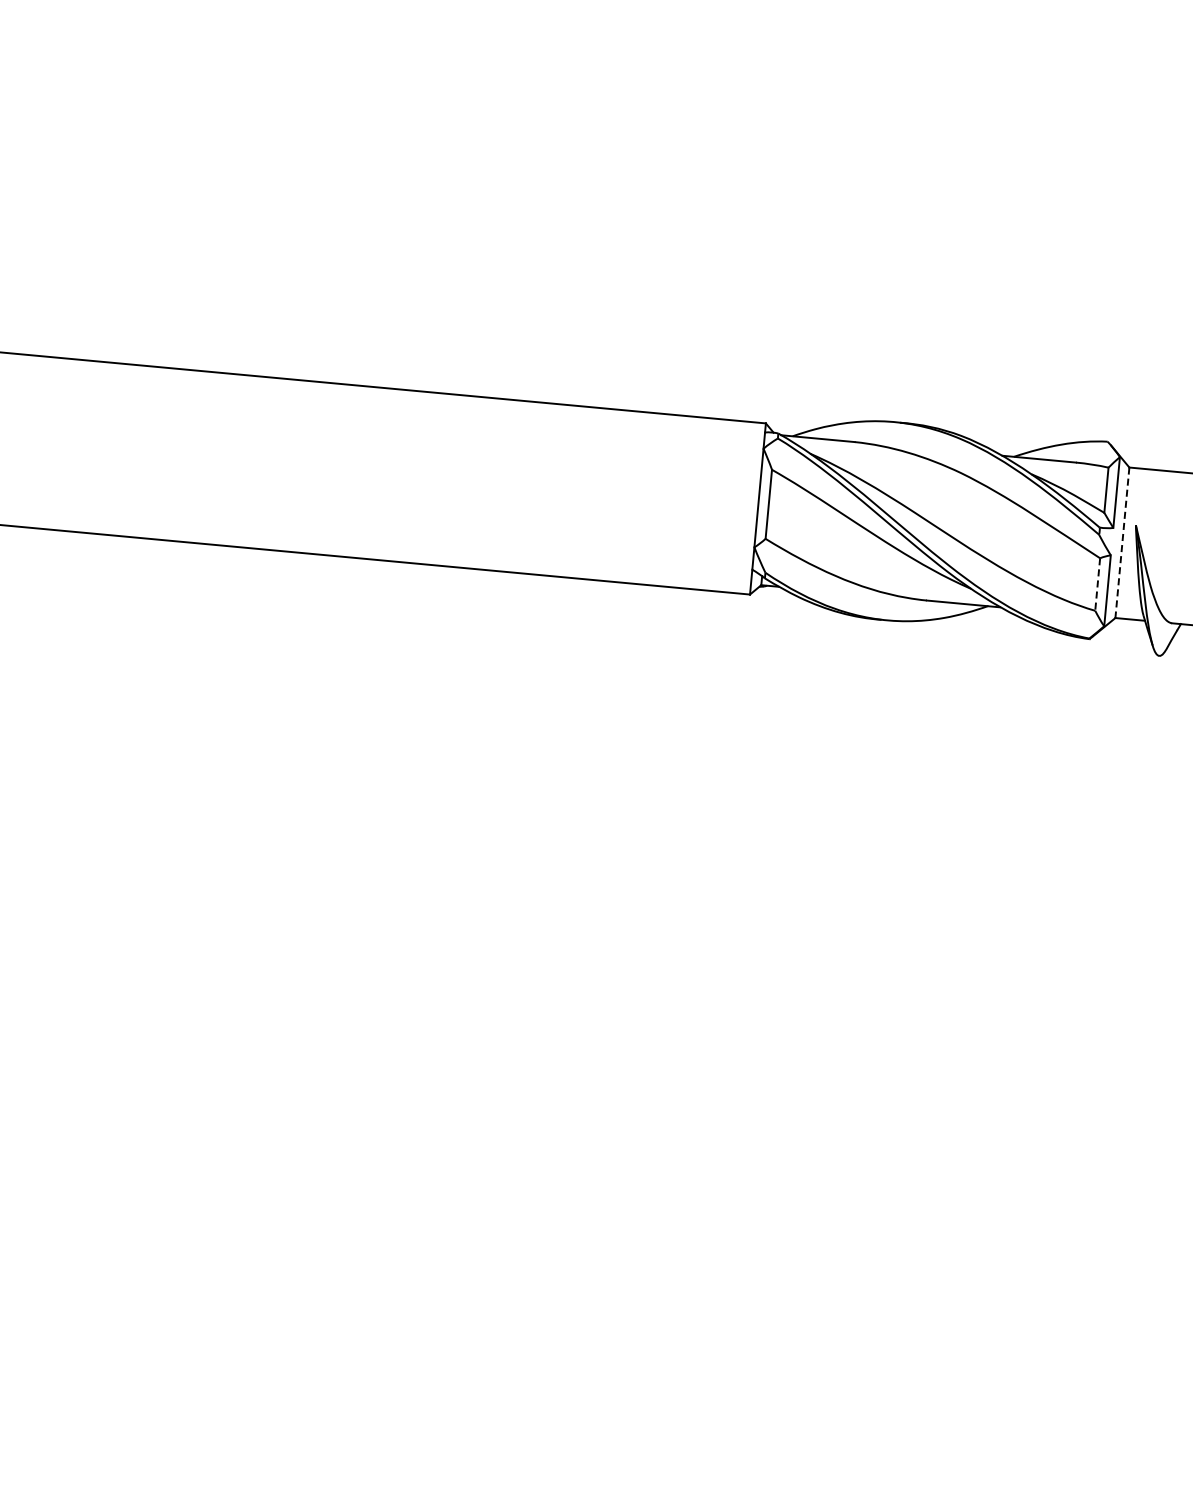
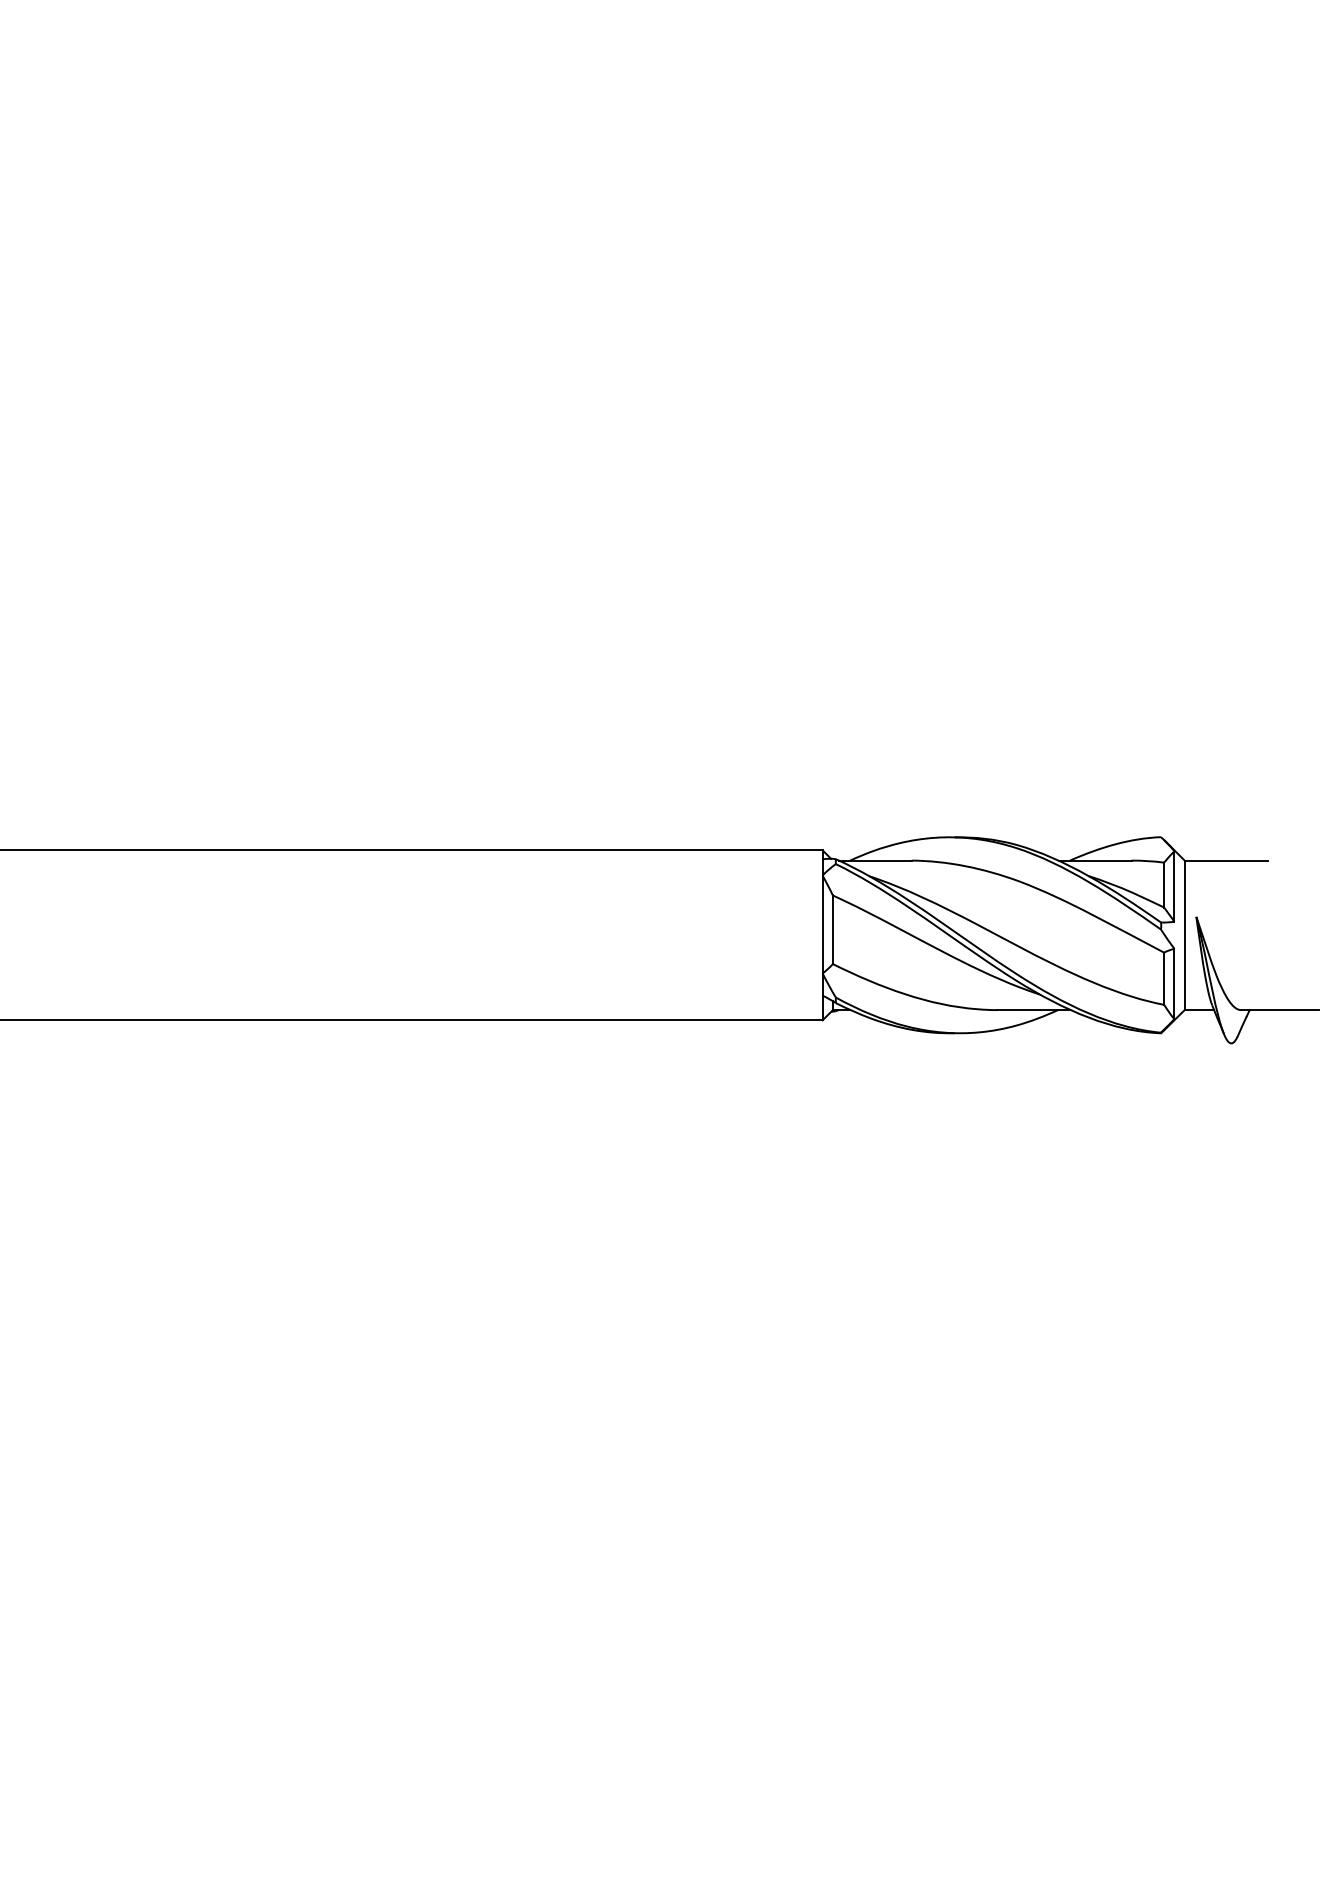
line: (1122, 542) -> (1184, 935), dashed -> solid
line: (1097, 585) -> (1164, 979), dashed -> solid

